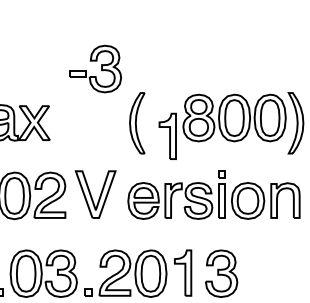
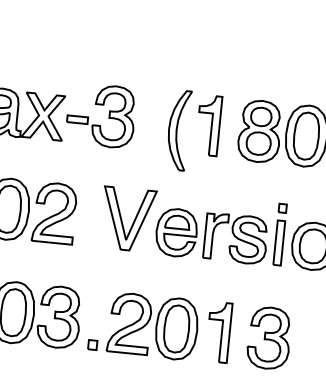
part: (95, 68) -> (101, 114), moved
part: (167, 135) -> (208, 124), moved
part: (95, 194) -> (127, 219), moved

